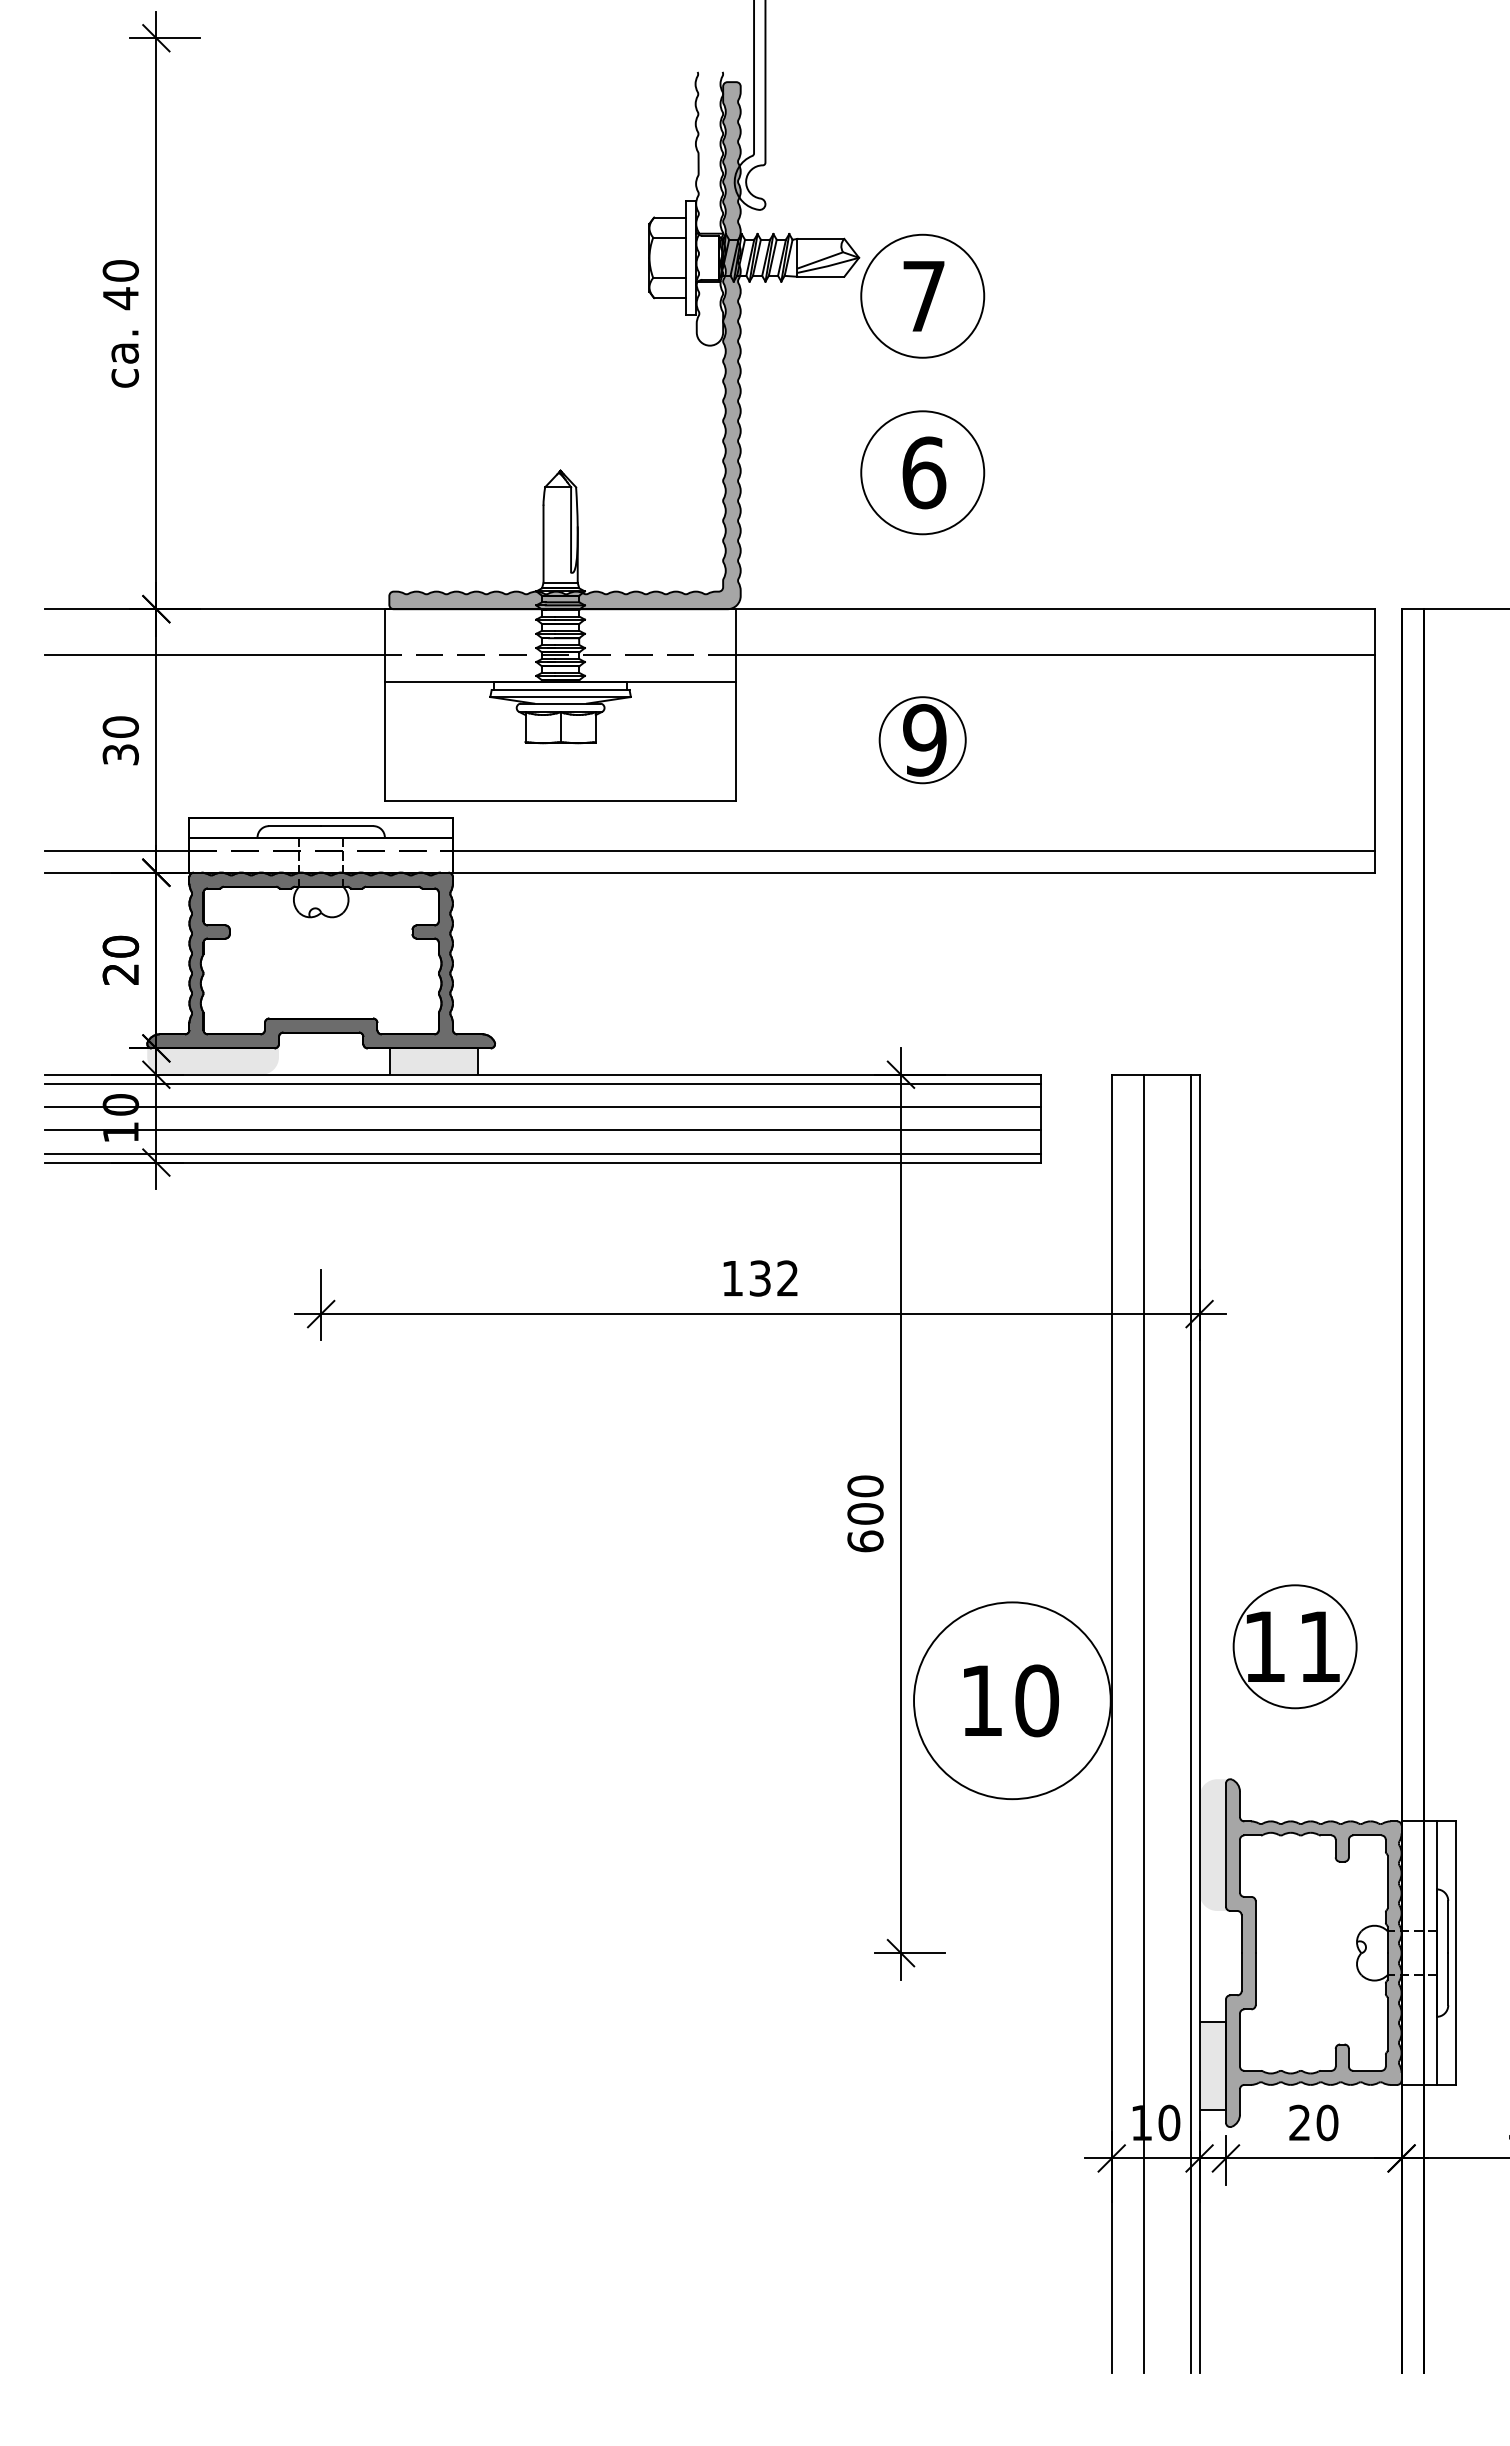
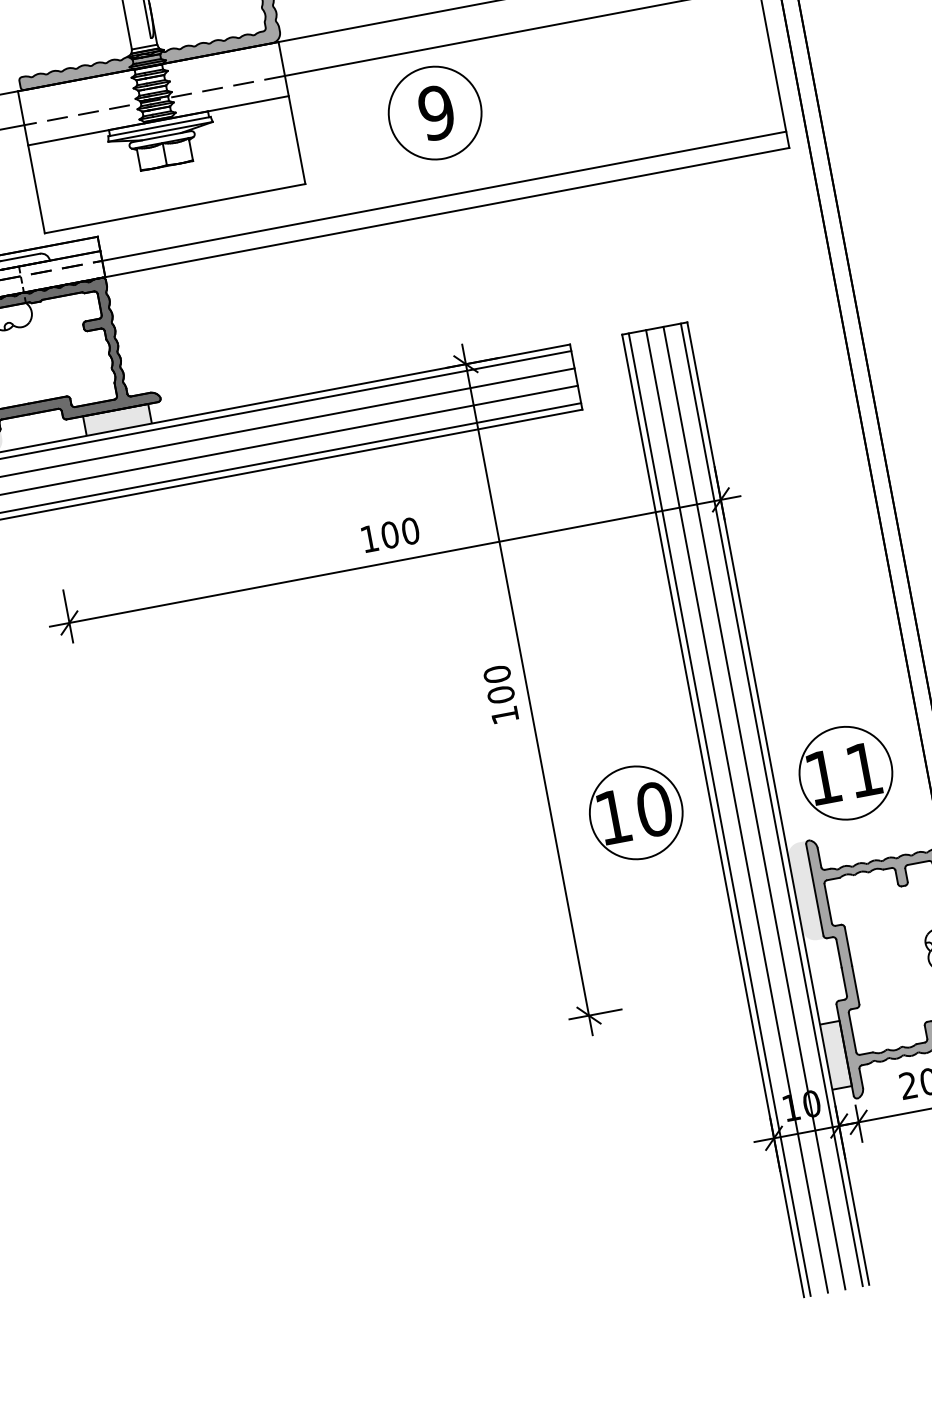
circle: (922, 739) -> (434, 112), size x1.43
text: (773, 1278) -> (399, 533), 132 -> 100
text: (865, 1541) -> (505, 715), 600 -> 100
part: (1294, 1646) -> (845, 773), moved
circle: (1011, 1700) -> (635, 812), size x0.62
line: (1120, 1723) -> (719, 814), added
line: (1167, 1723) -> (754, 807), added

